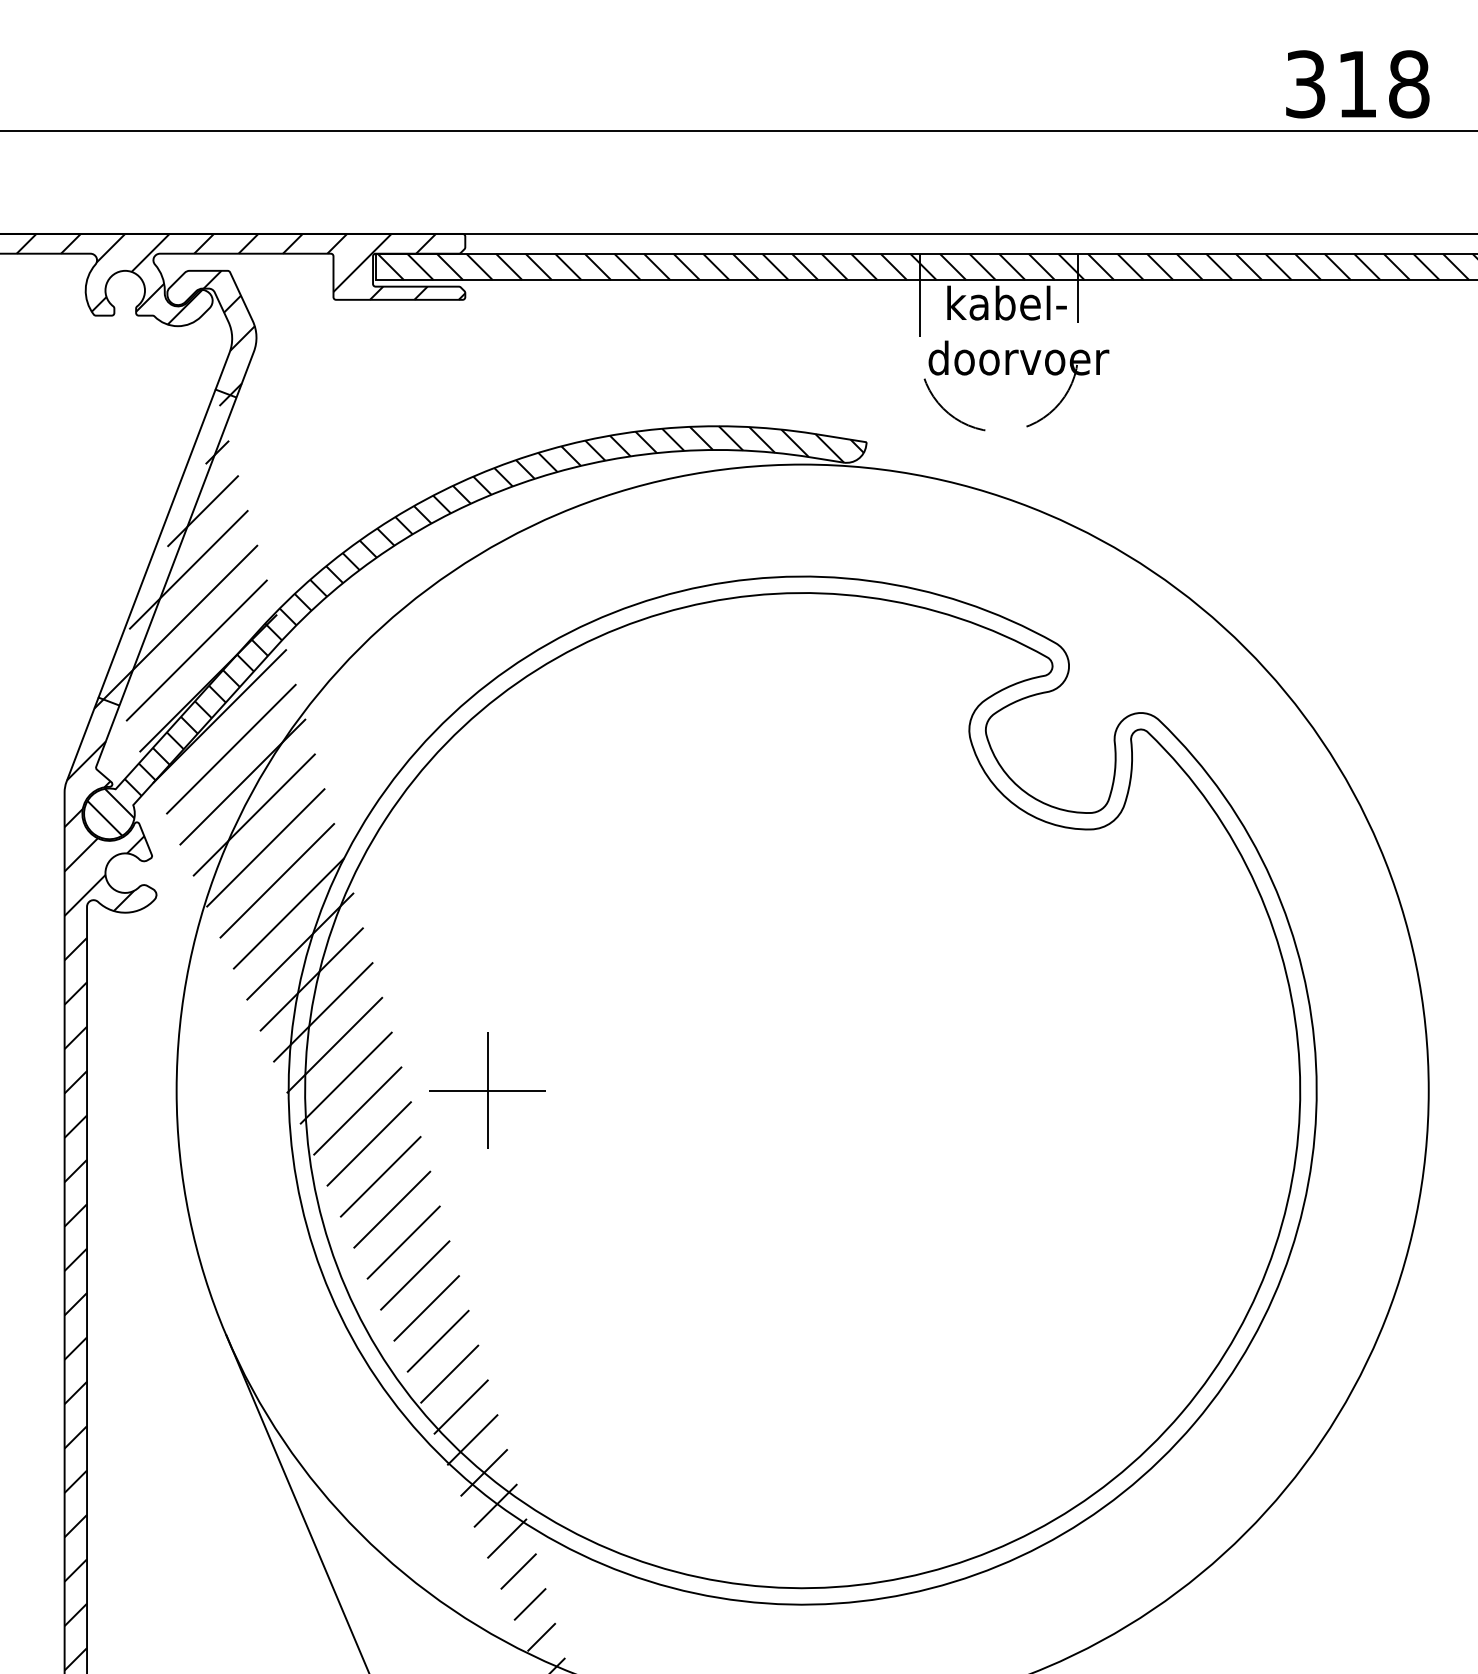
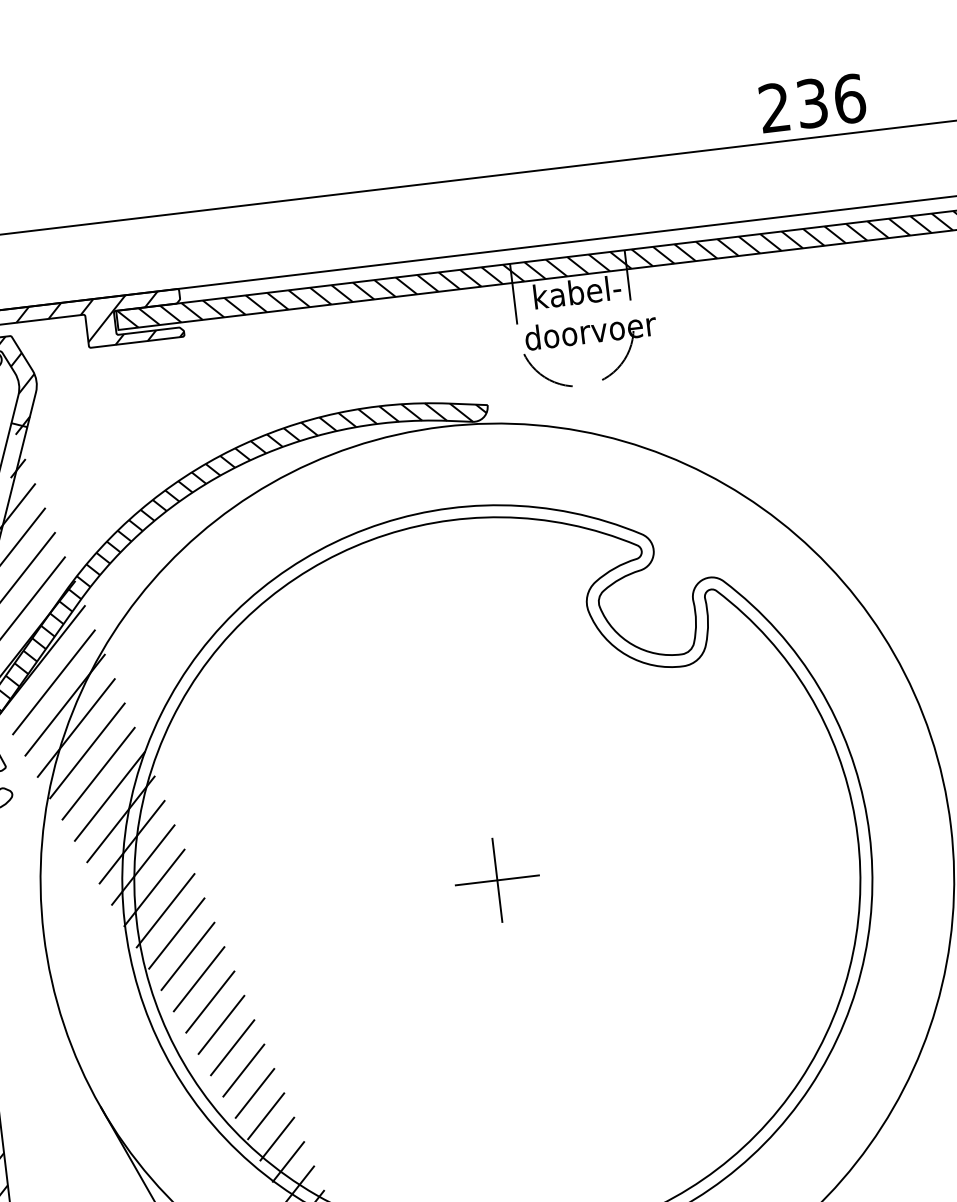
text: (1358, 84) -> (813, 103), 318 -> 236
part: (487, 1090) -> (497, 880), moved

